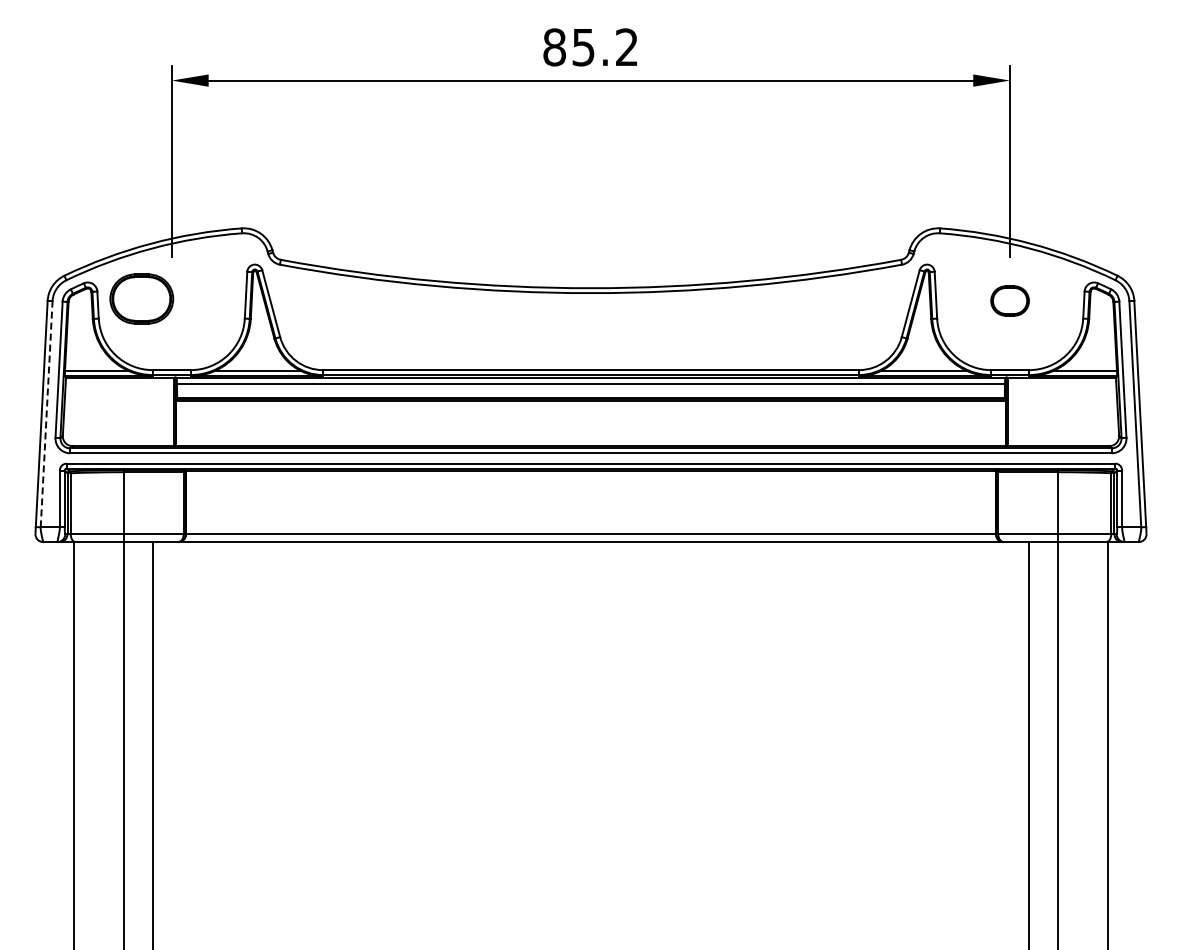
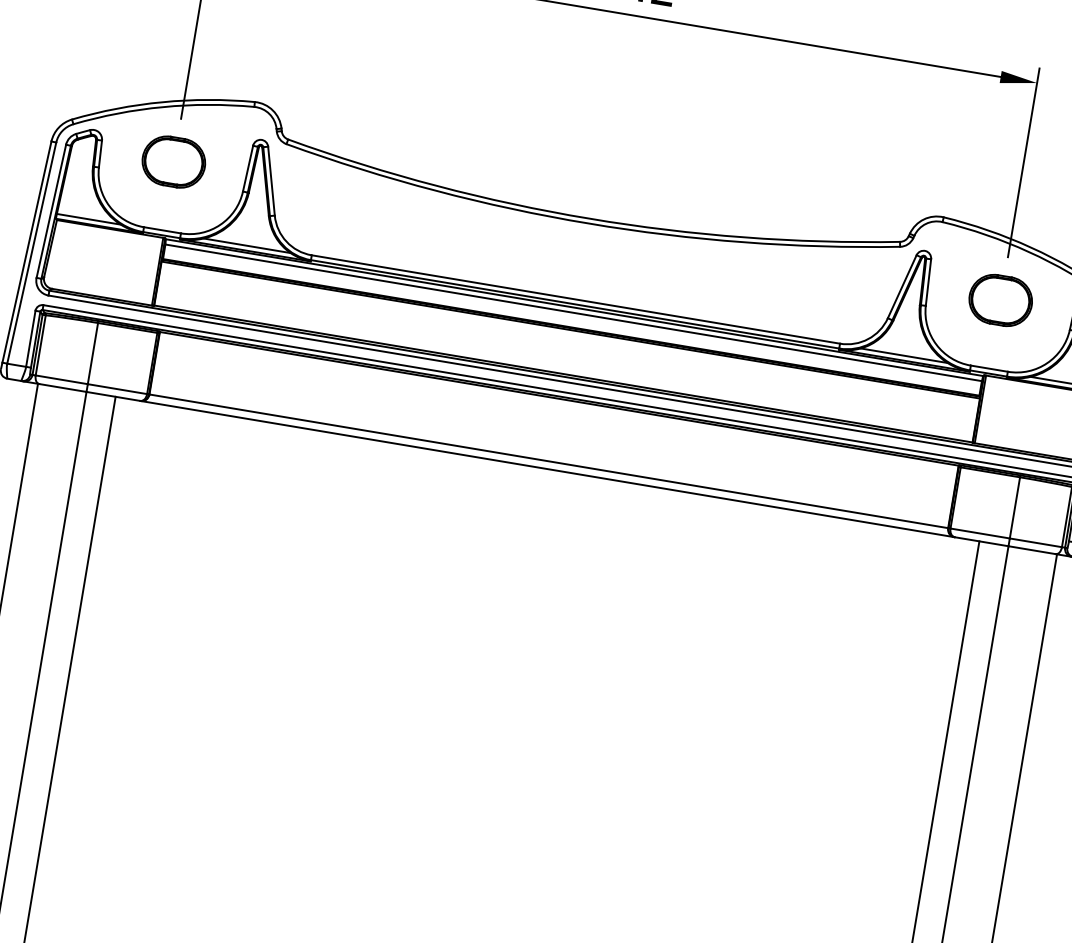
part: (141, 298) -> (173, 161), moved
part: (1009, 300) -> (1000, 299), size x1.67
line: (46, 413) -> (31, 252), dashed -> solid

